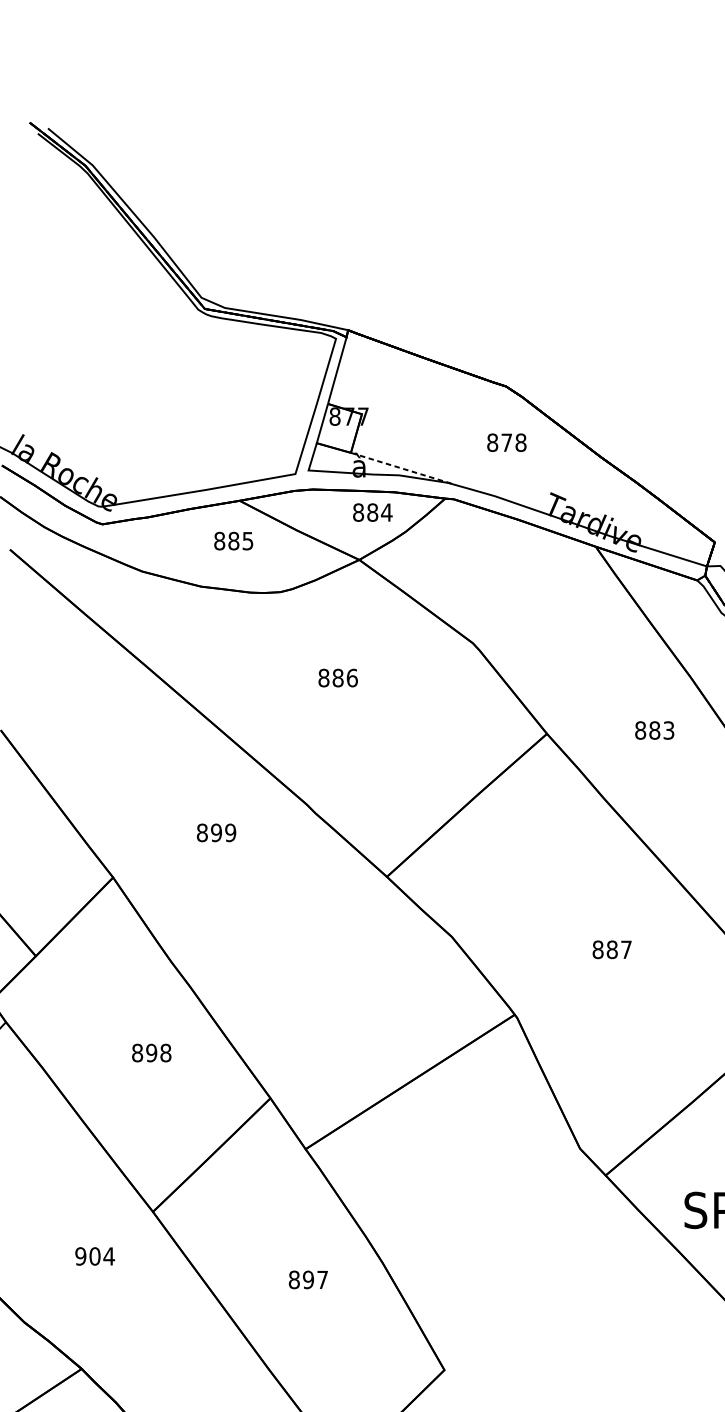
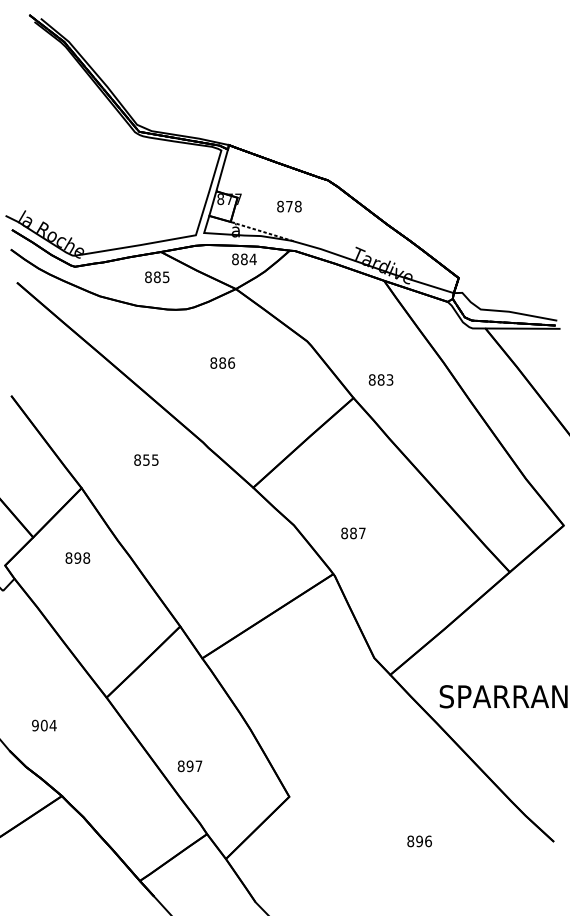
text: (506, 442) -> (289, 206), moved
text: (653, 729) -> (380, 379), moved
text: (222, 831) -> (150, 459), 899 -> 855
text: (612, 949) -> (353, 533), moved
text: (151, 1052) -> (77, 557), moved
text: (95, 1256) -> (44, 725), moved
text: (307, 1280) -> (189, 766), moved

